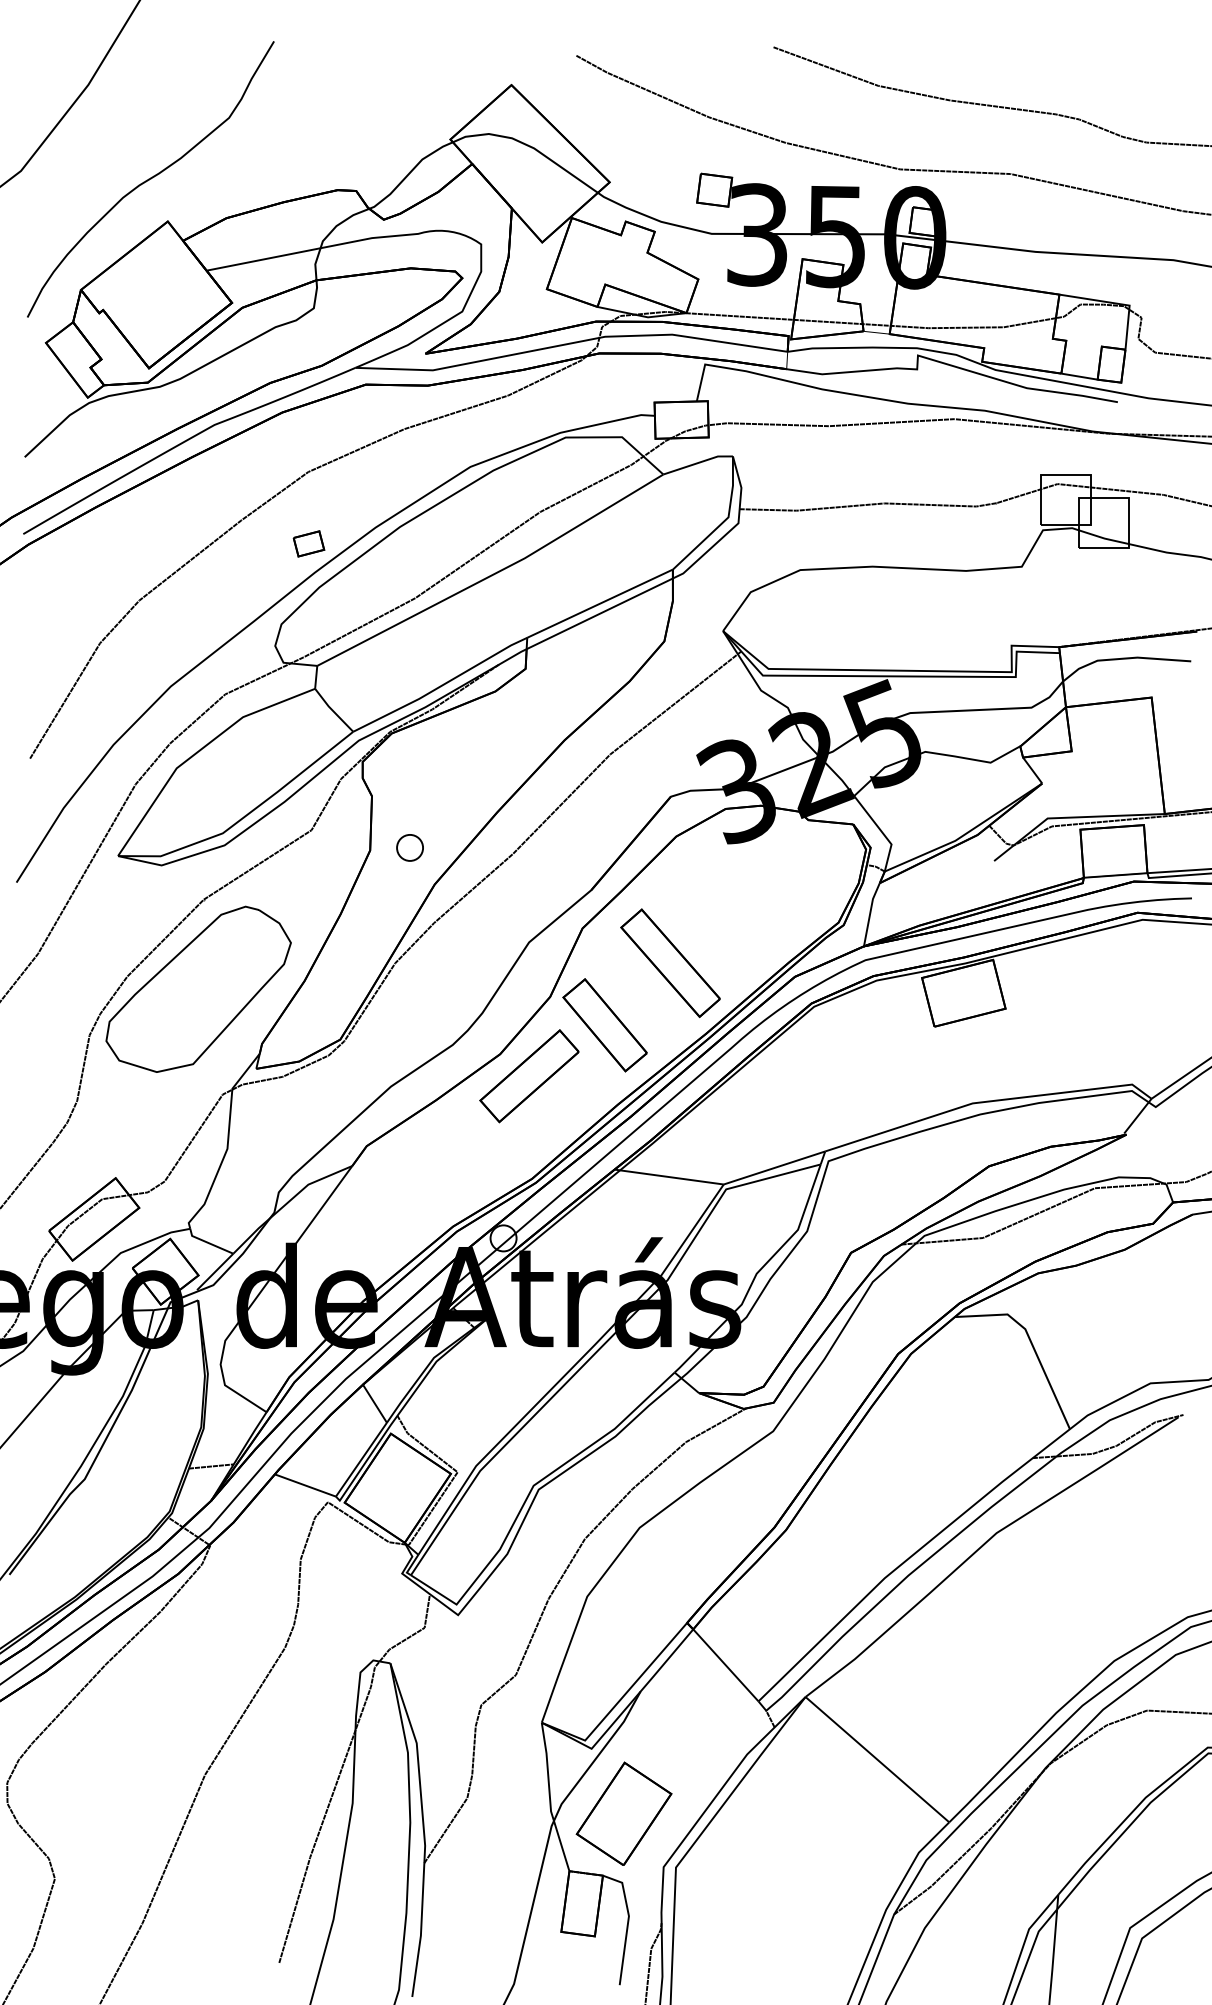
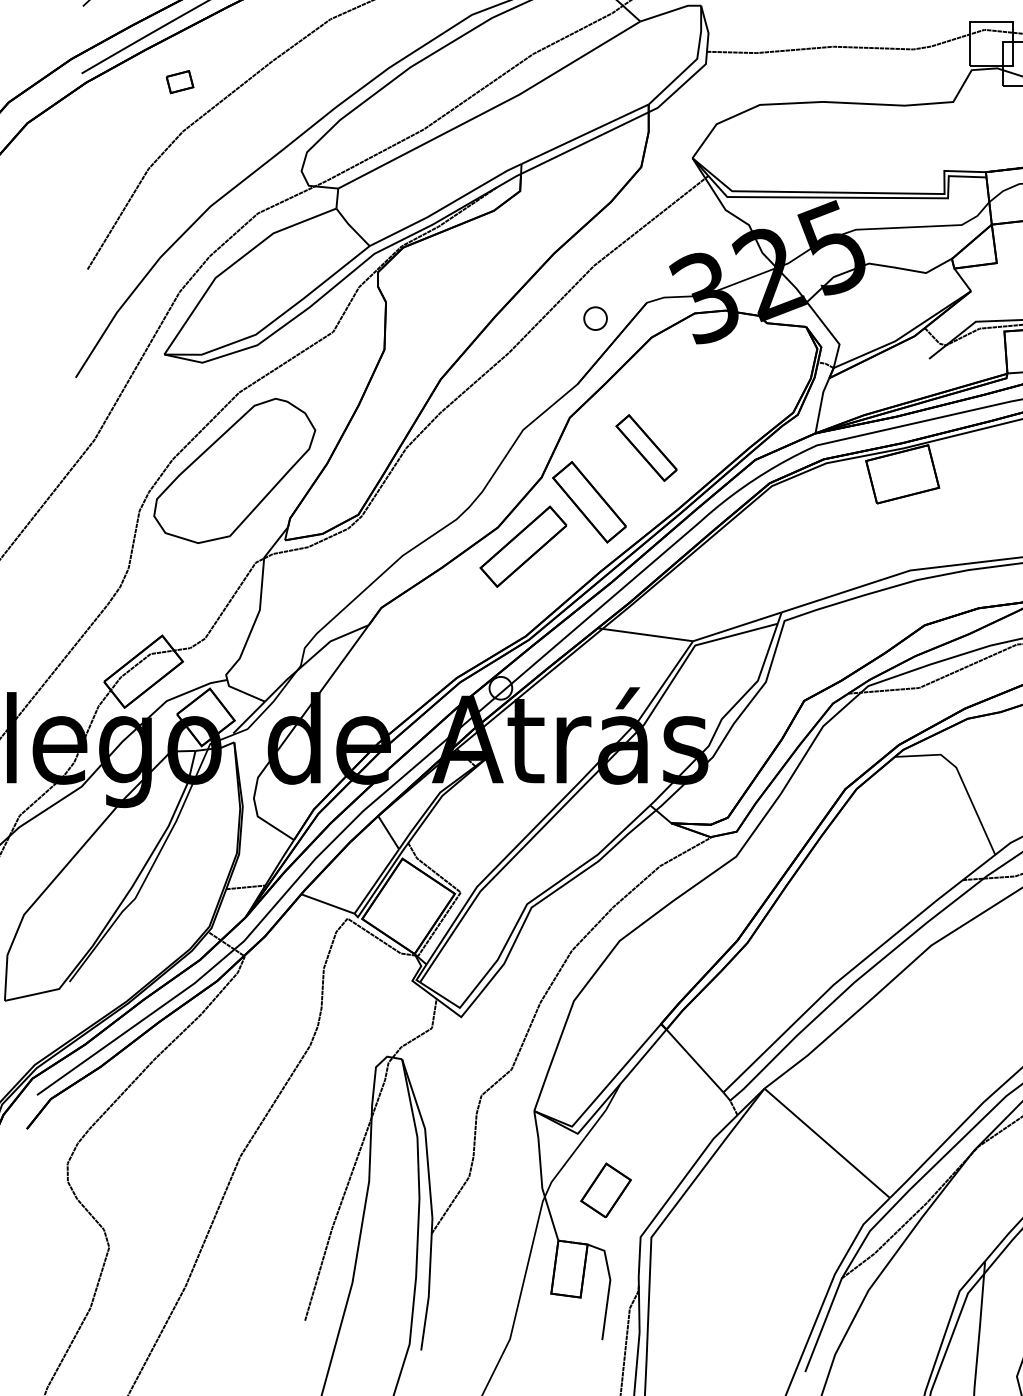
part: (308, 543) -> (179, 81), moved
part: (409, 847) -> (595, 318), moved
part: (670, 962) -> (646, 447), size x0.7
part: (623, 1813) -> (605, 1190), size x0.6

